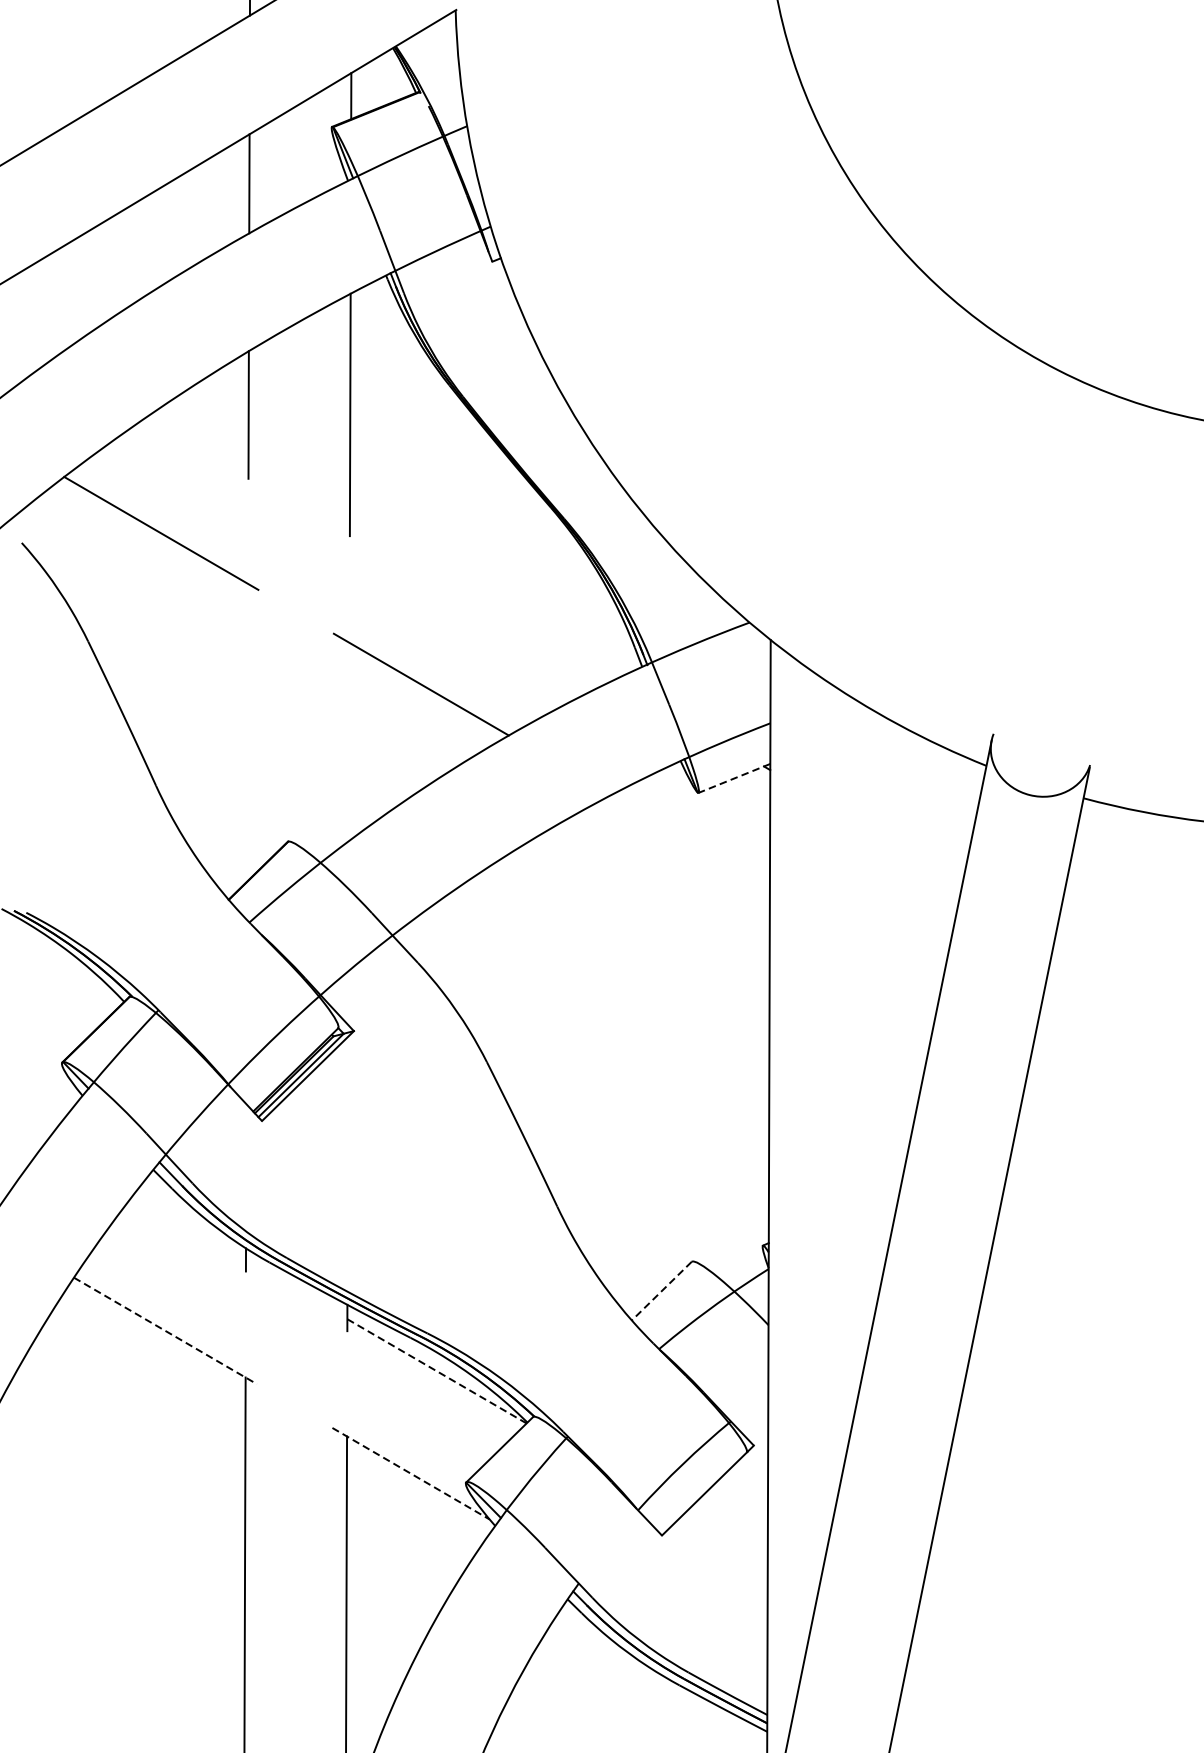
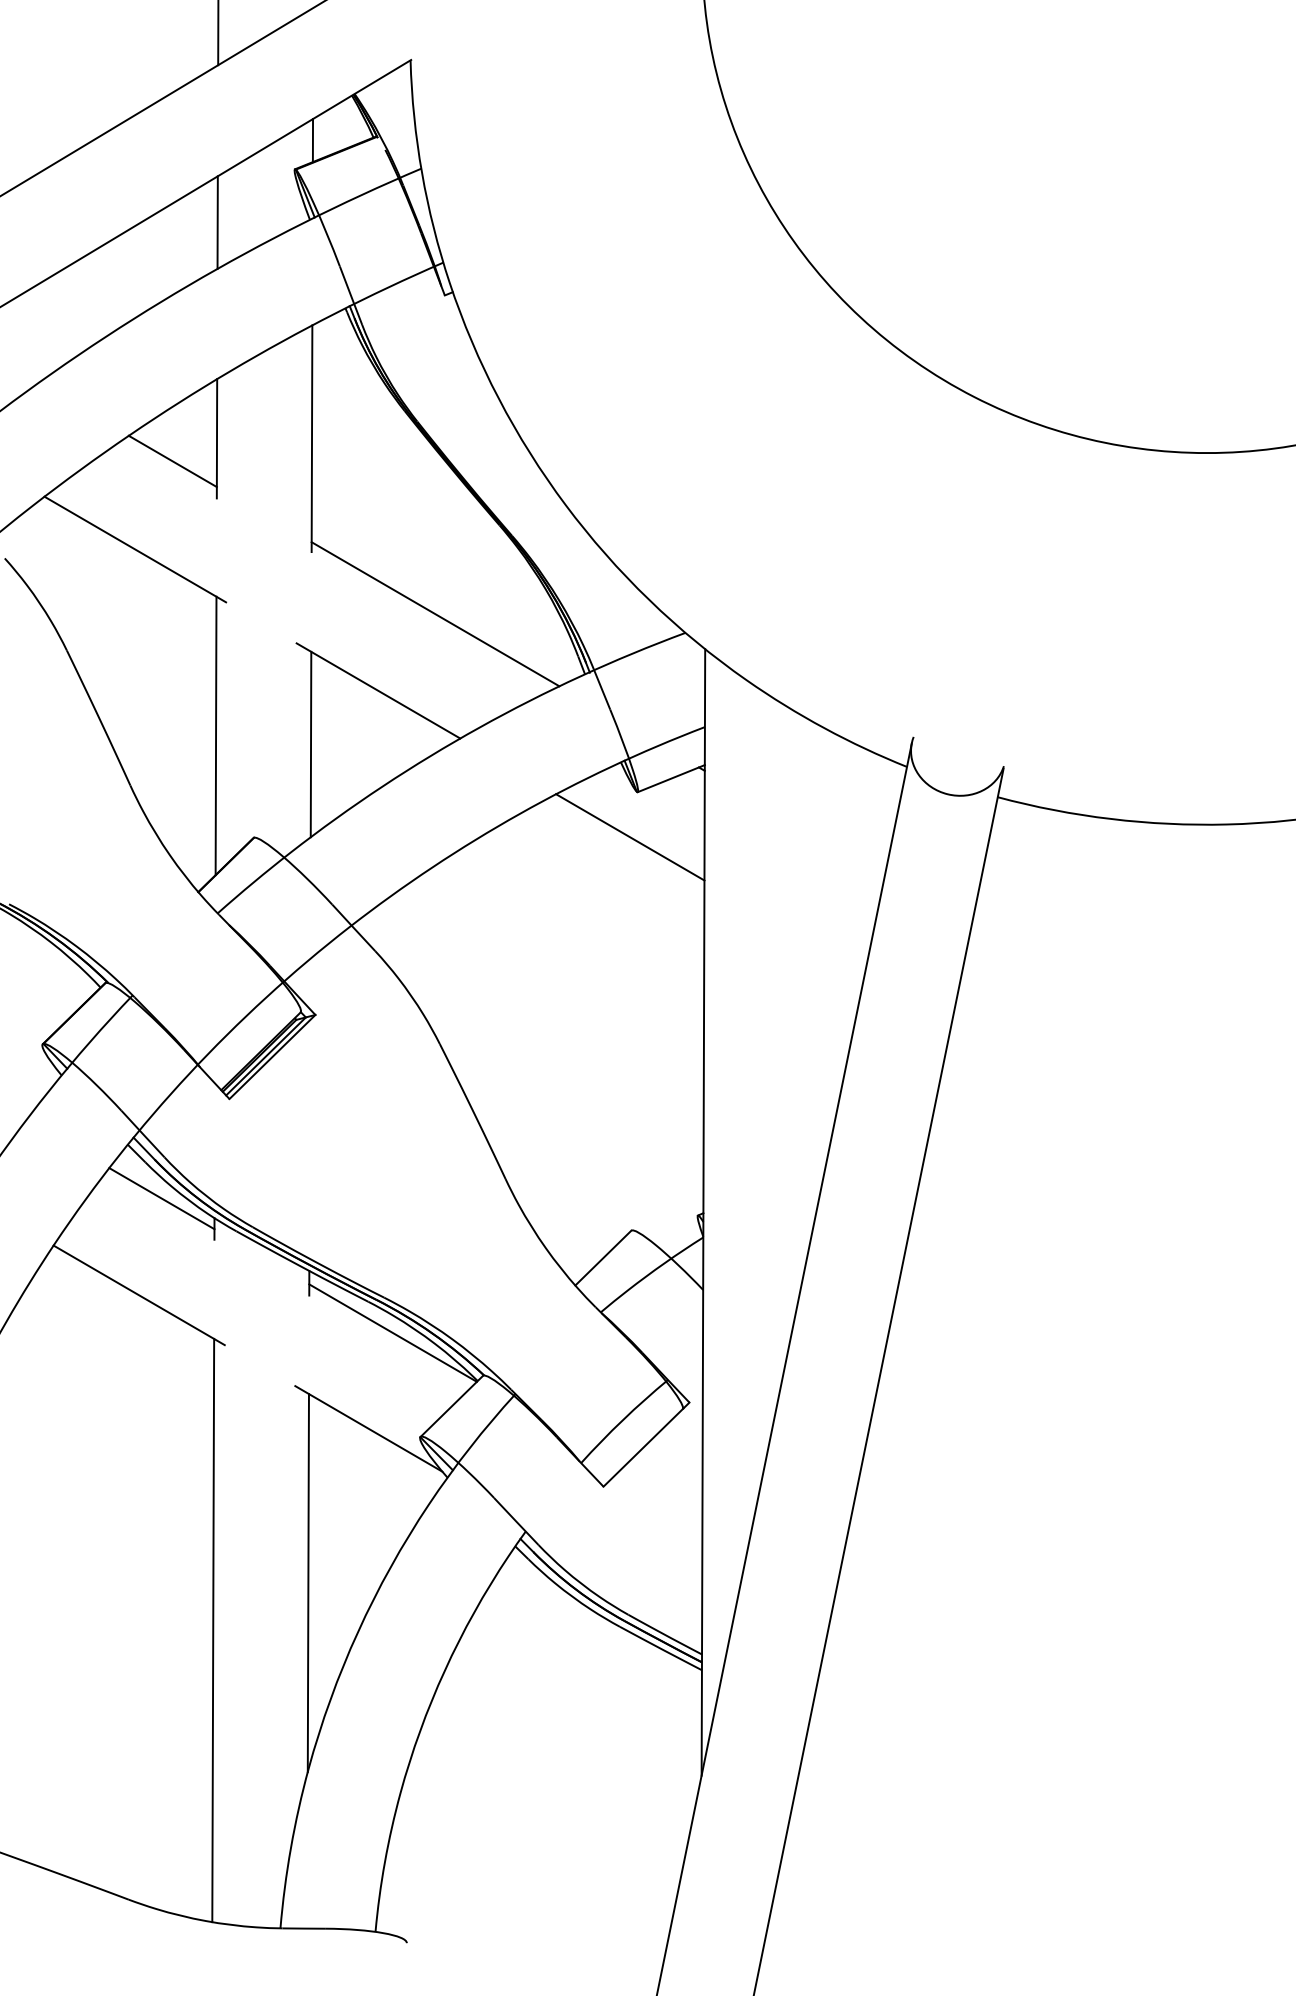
line: (201, 439) -> (172, 461), added
line: (482, 602) -> (435, 614), added
line: (247, 732) -> (215, 735), added
line: (348, 741) -> (310, 744), added
line: (733, 778) -> (670, 778), dashed -> solid
line: (690, 841) -> (630, 837), added
line: (189, 1227) -> (161, 1198), added
line: (660, 1291) -> (602, 1258), dashed -> solid
line: (165, 1331) -> (139, 1295), dashed -> solid
line: (437, 1371) -> (393, 1333), dashed -> solid
line: (411, 1474) -> (369, 1429), dashed -> solid

